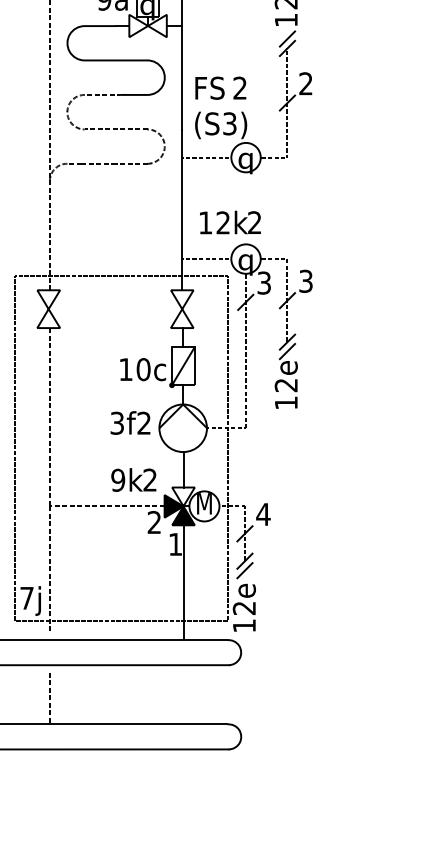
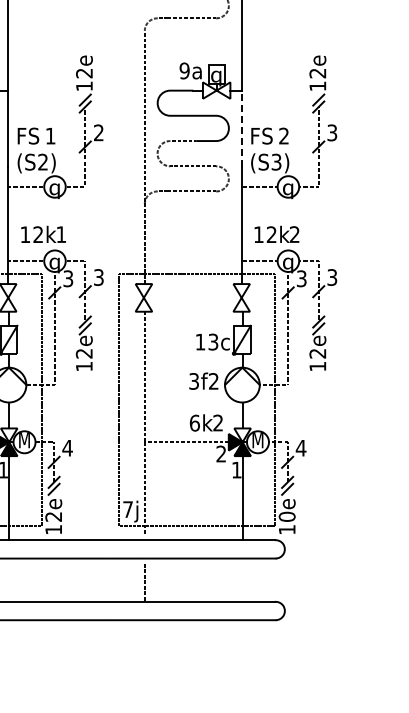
line: (181, 79) -> (241, 129), solid -> dashed
text: (306, 83) -> (332, 132), 2 -> 3
text: (143, 368) -> (213, 341), 10c -> 13c
text: (117, 479) -> (194, 422), 9k -> 6k
text: (243, 607) -> (286, 516), 12e -> 10e

